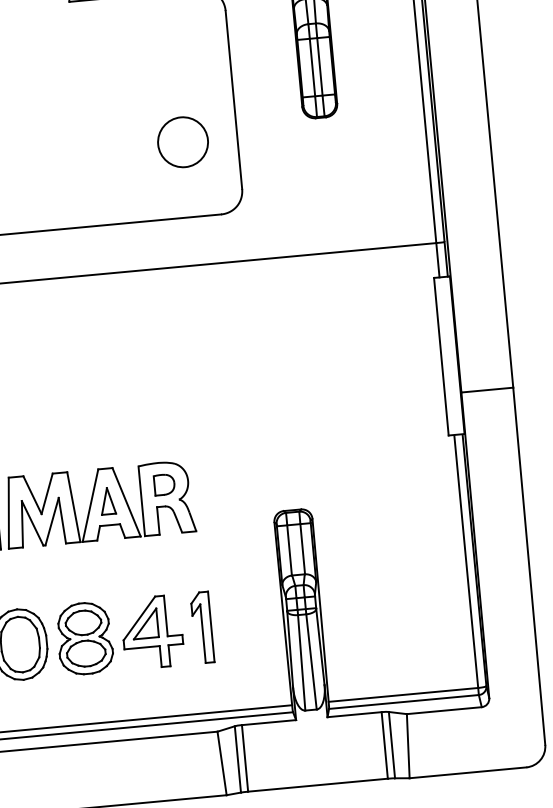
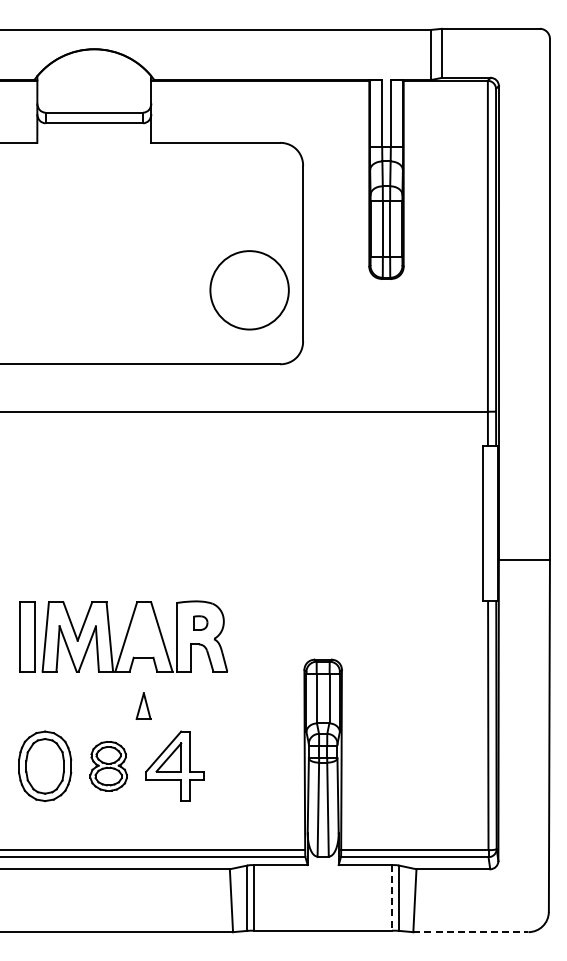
circle: (182, 141) -> (249, 289), size x1.6
part: (164, 484) -> (200, 622), size x0.7
part: (107, 500) -> (143, 705), moved
part: (201, 626) -> (223, 765), removed
part: (84, 637) -> (108, 765), size x0.7
line: (385, 745) -> (392, 897), solid -> dashed
line: (467, 773) -> (470, 932), solid -> dashed

